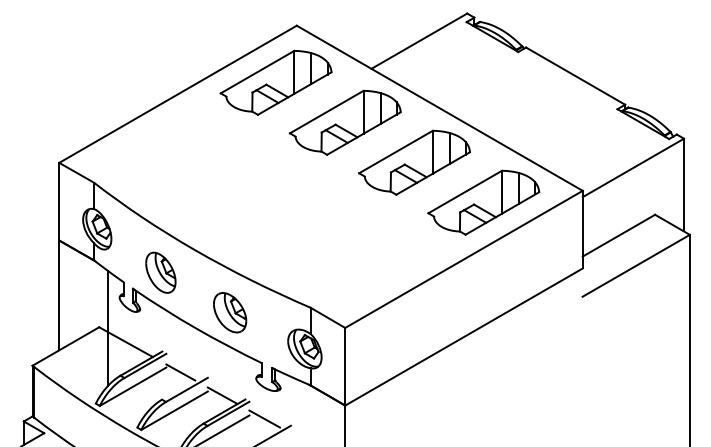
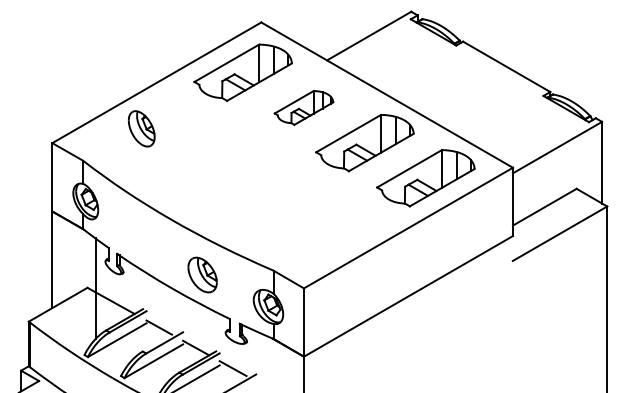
part: (344, 122) -> (303, 107), size x0.6
part: (160, 272) -> (141, 128), moved

